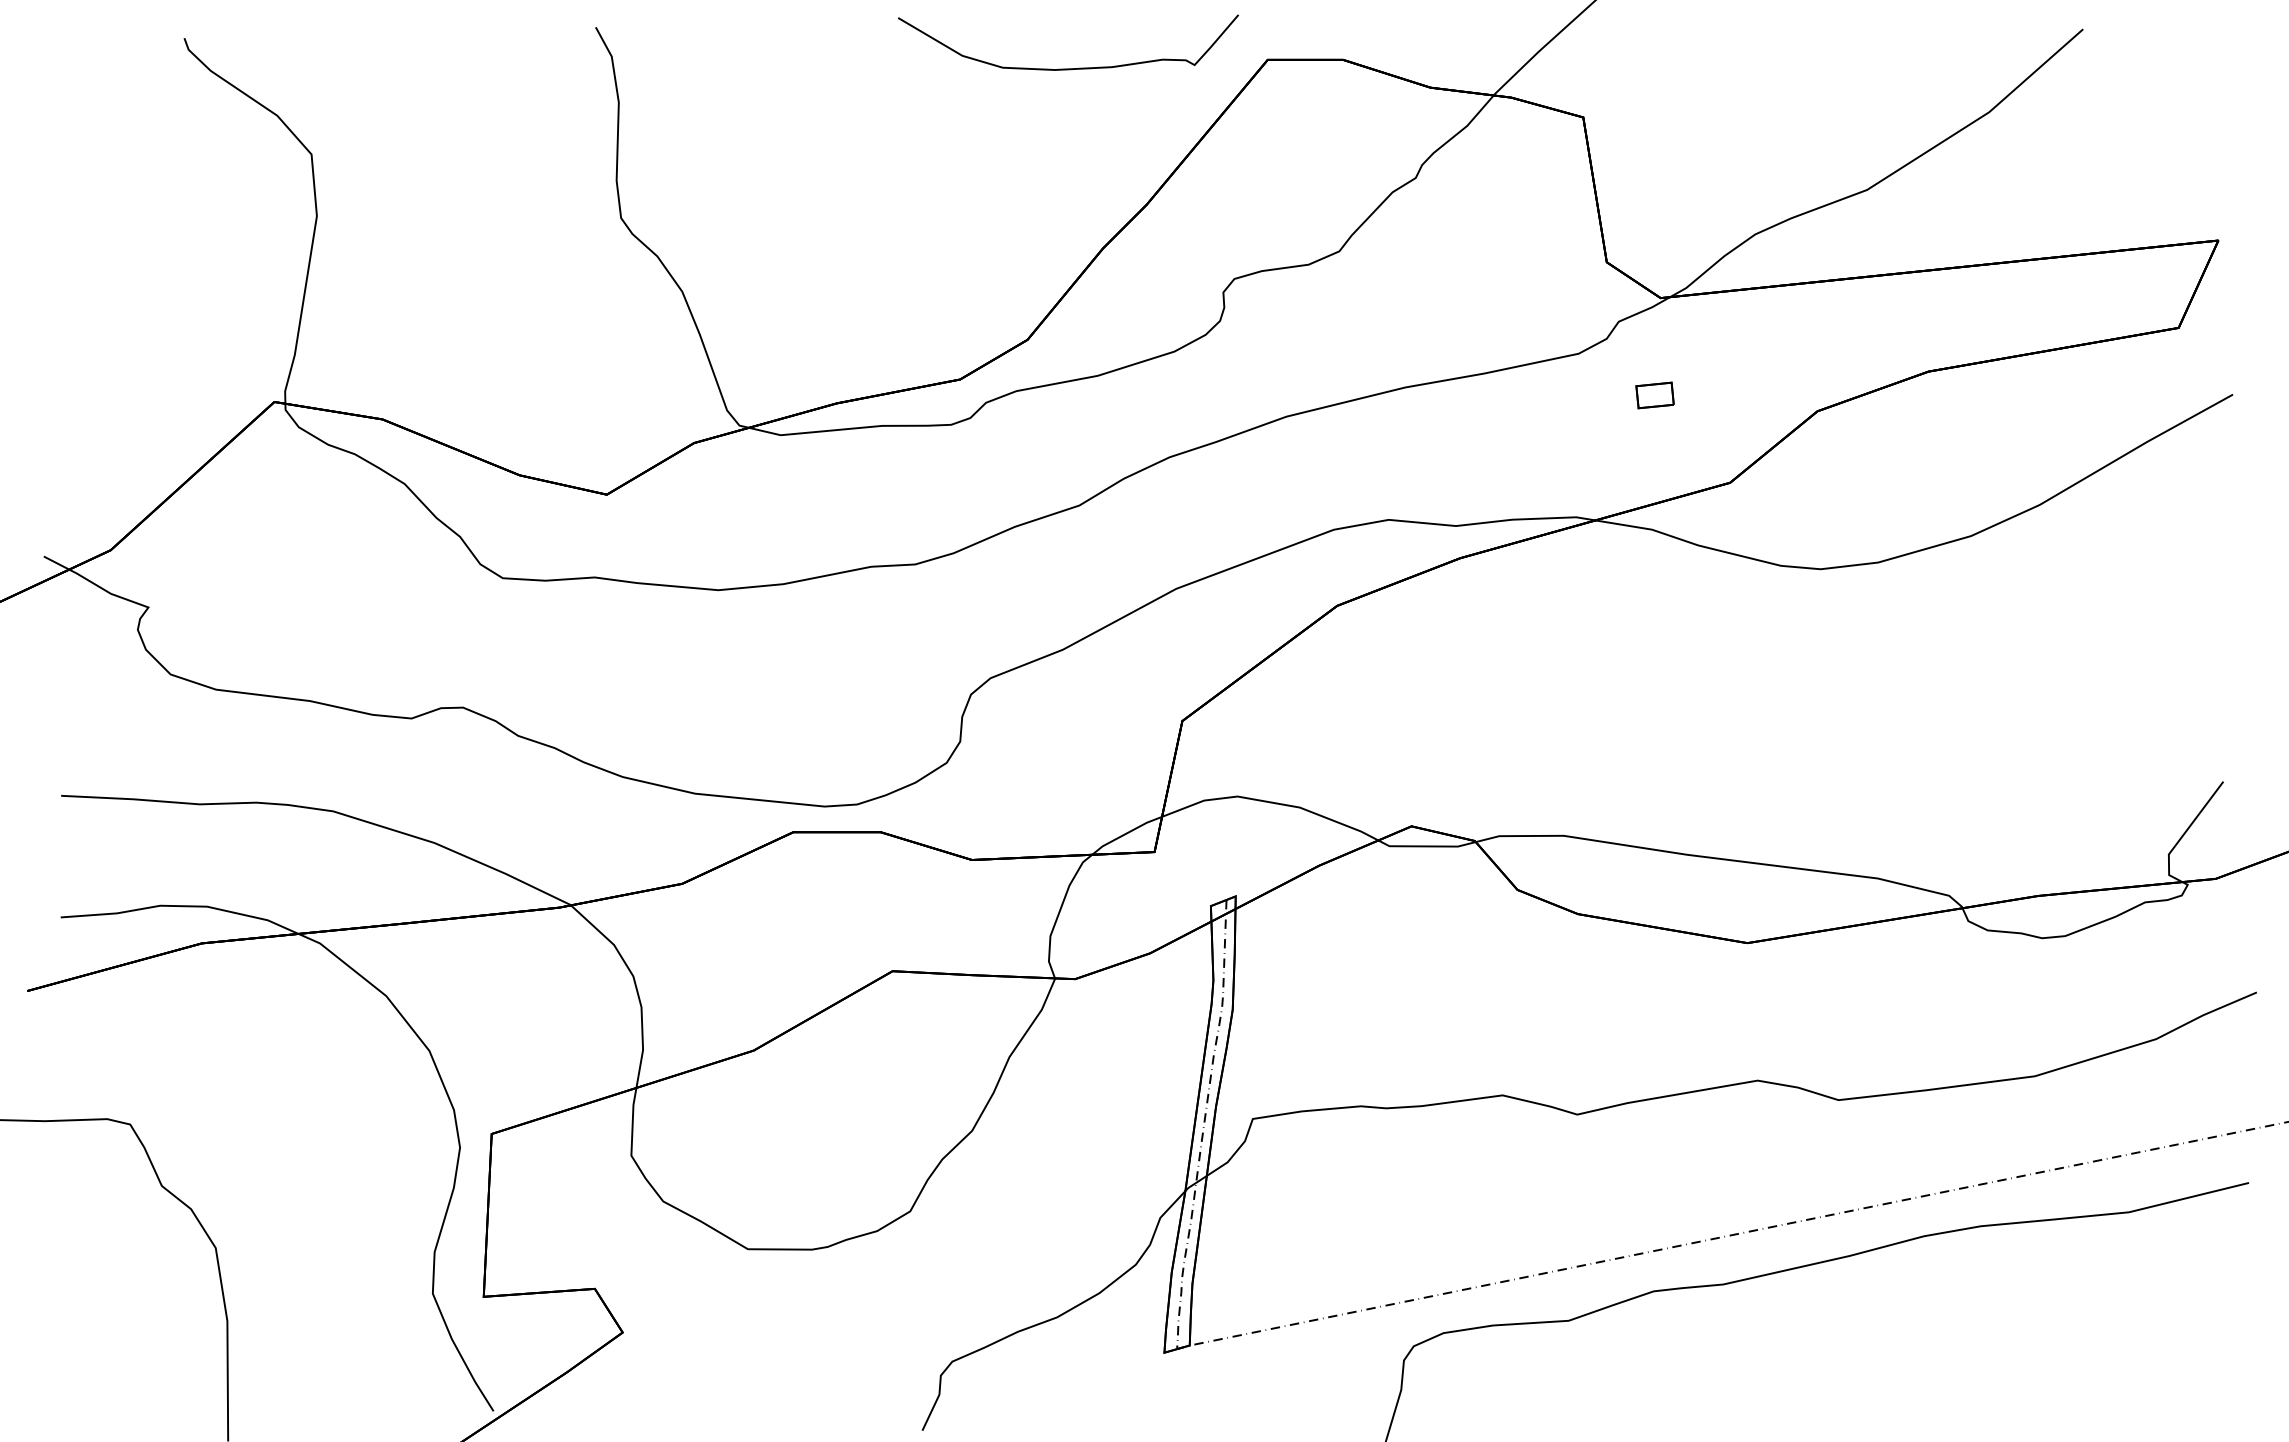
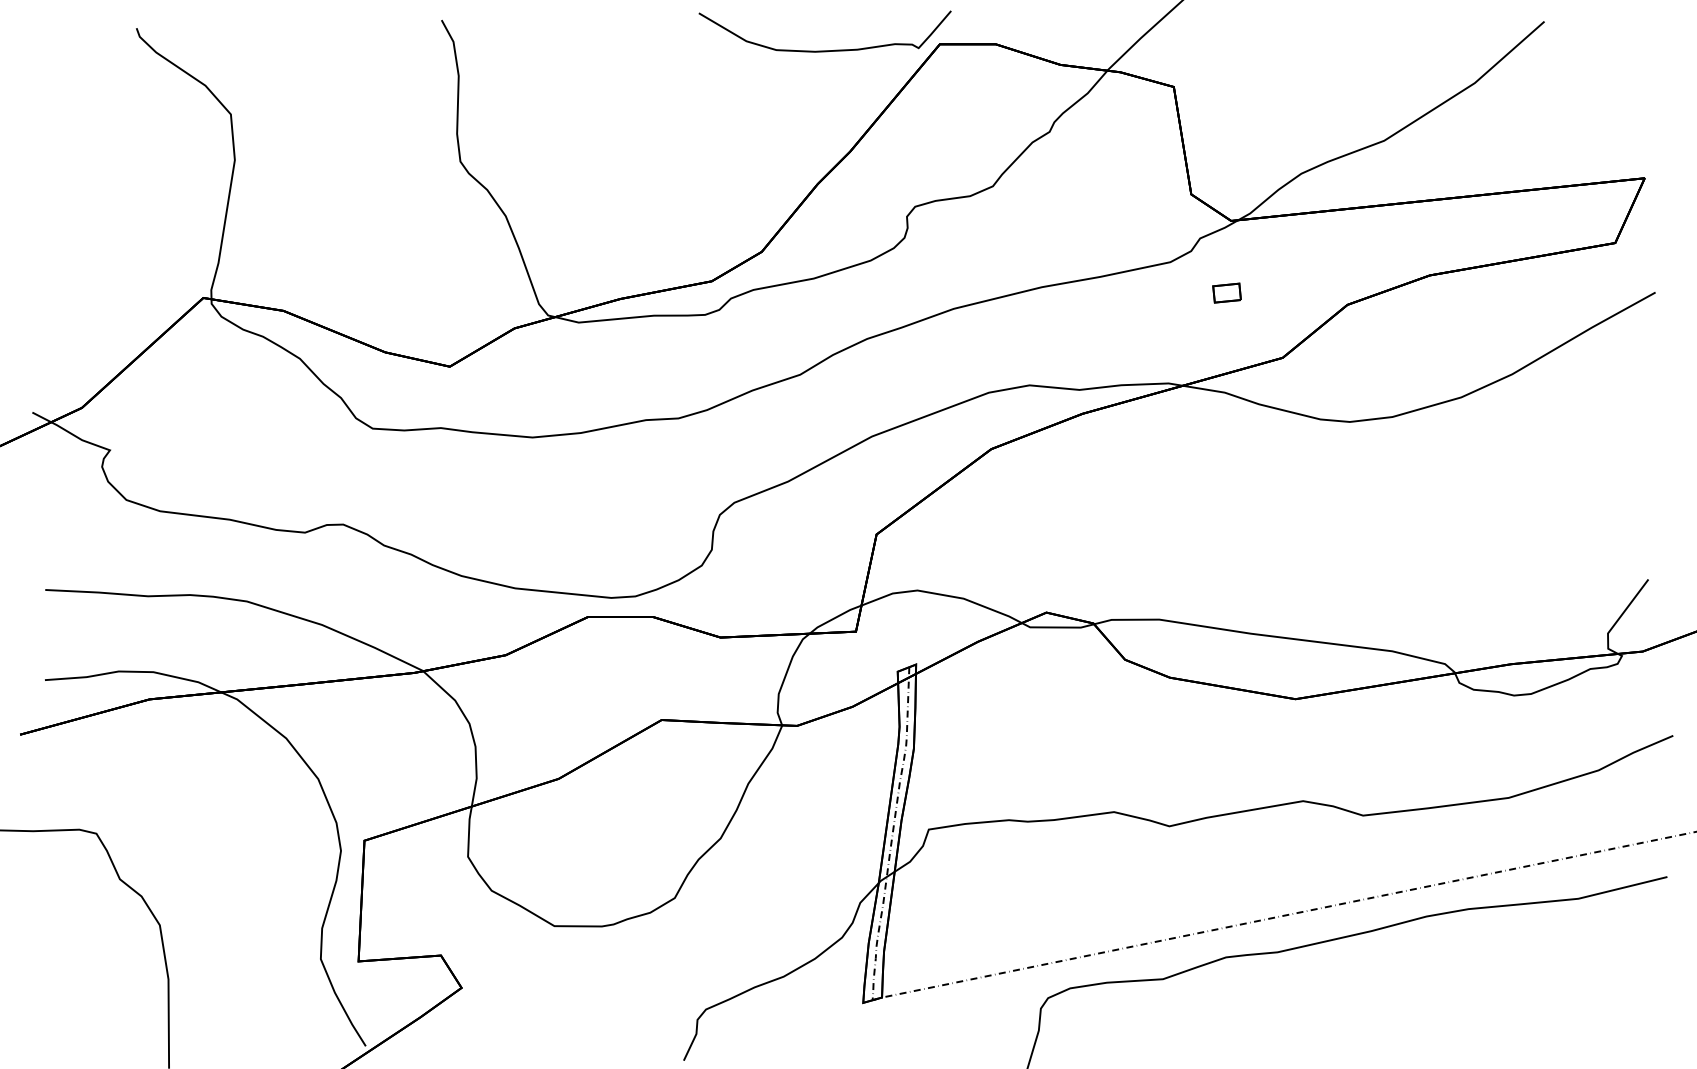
curve: (1067, 68) -> (824, 50), moved

